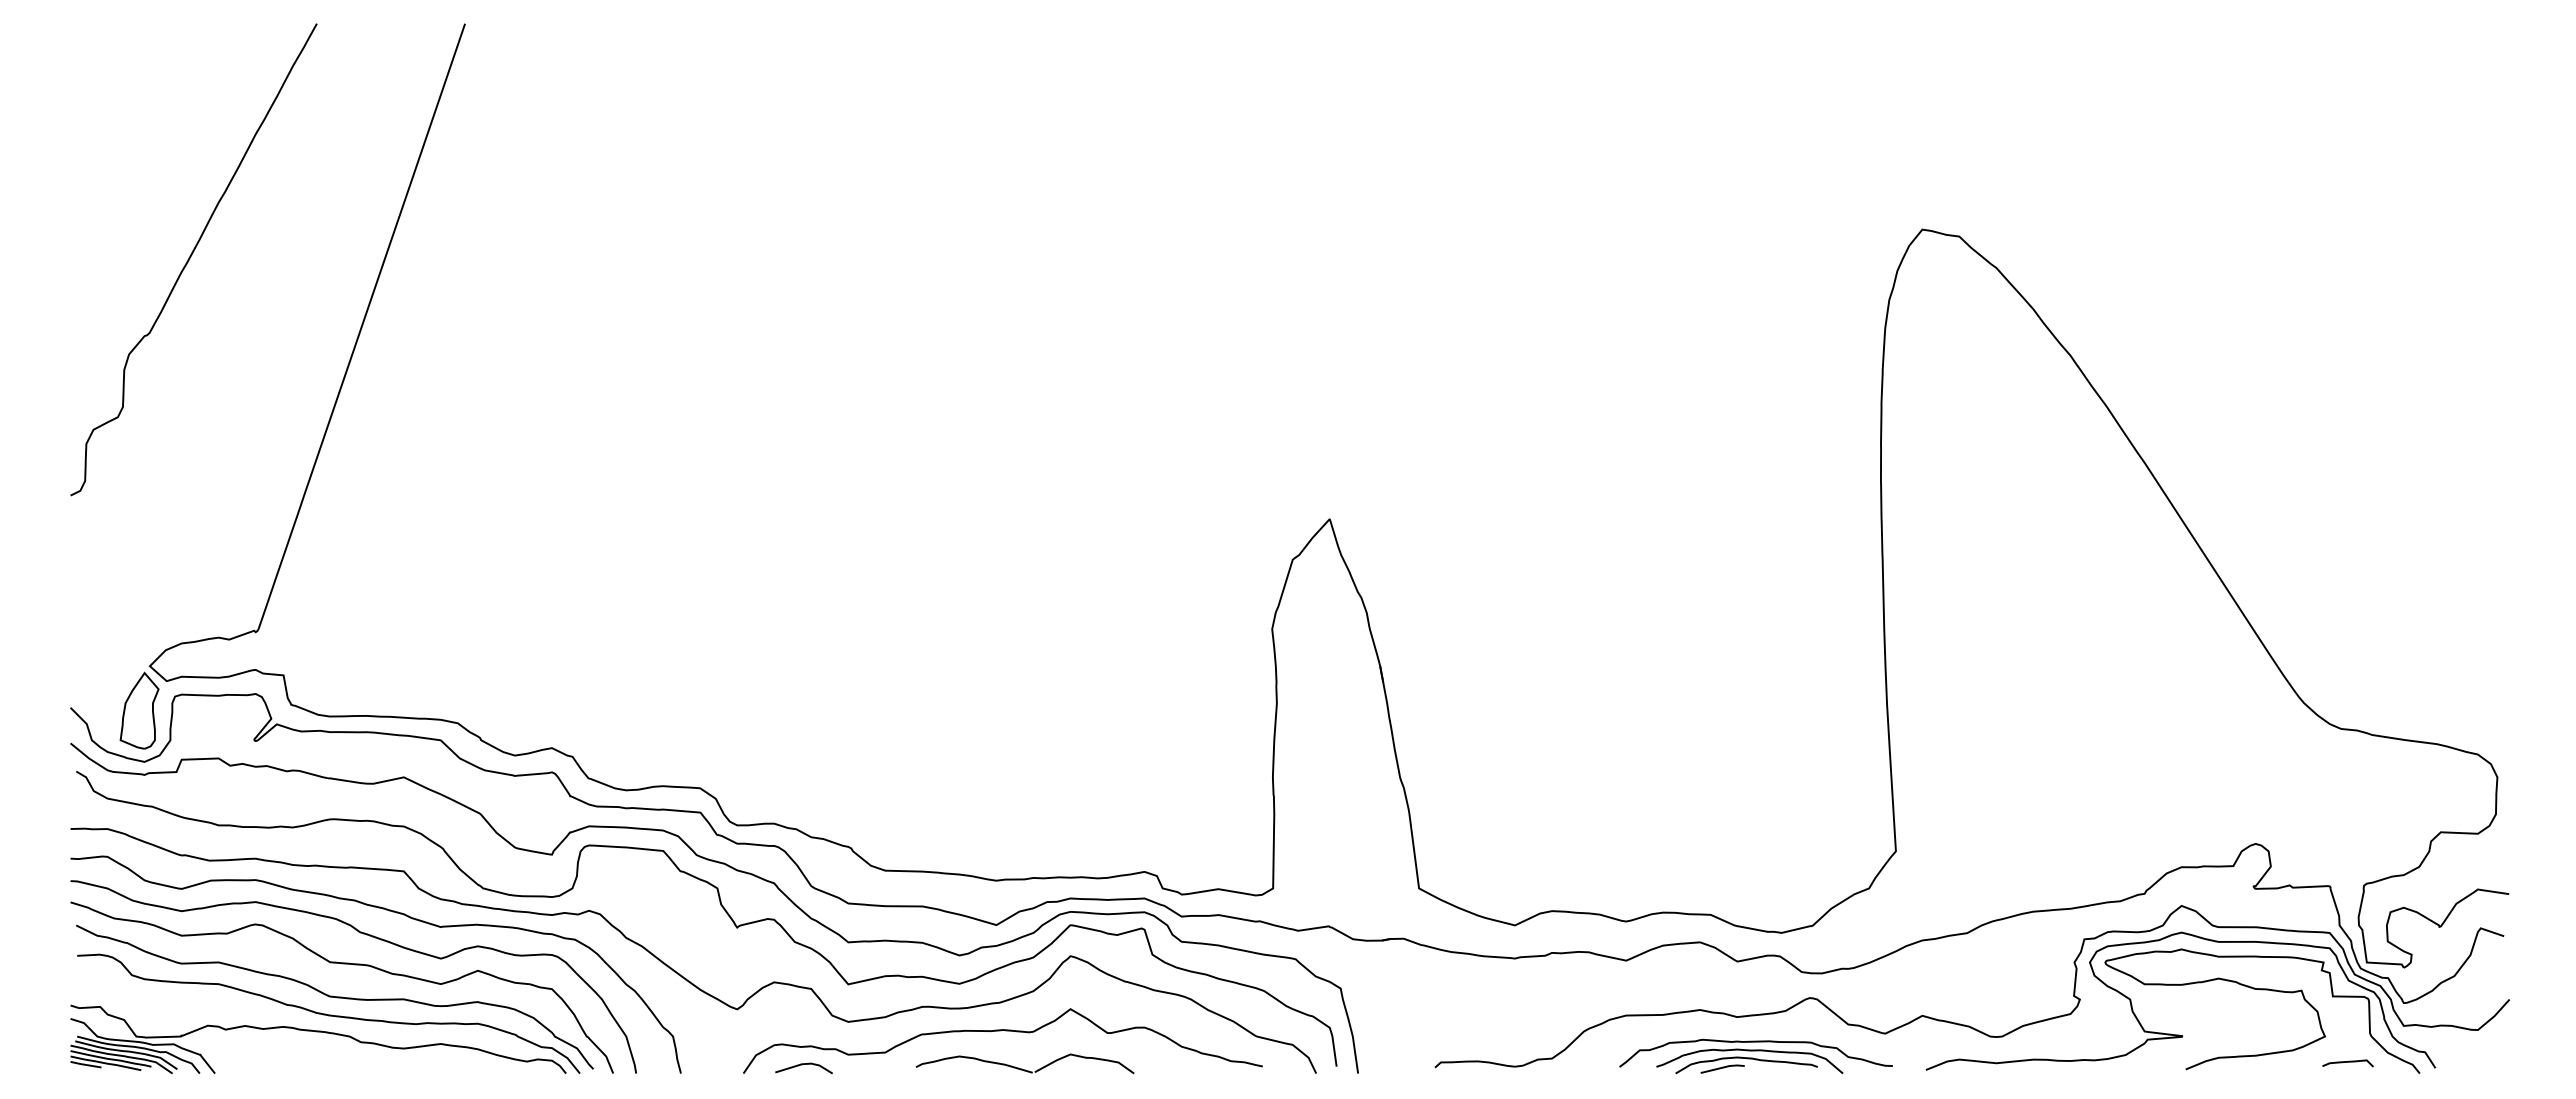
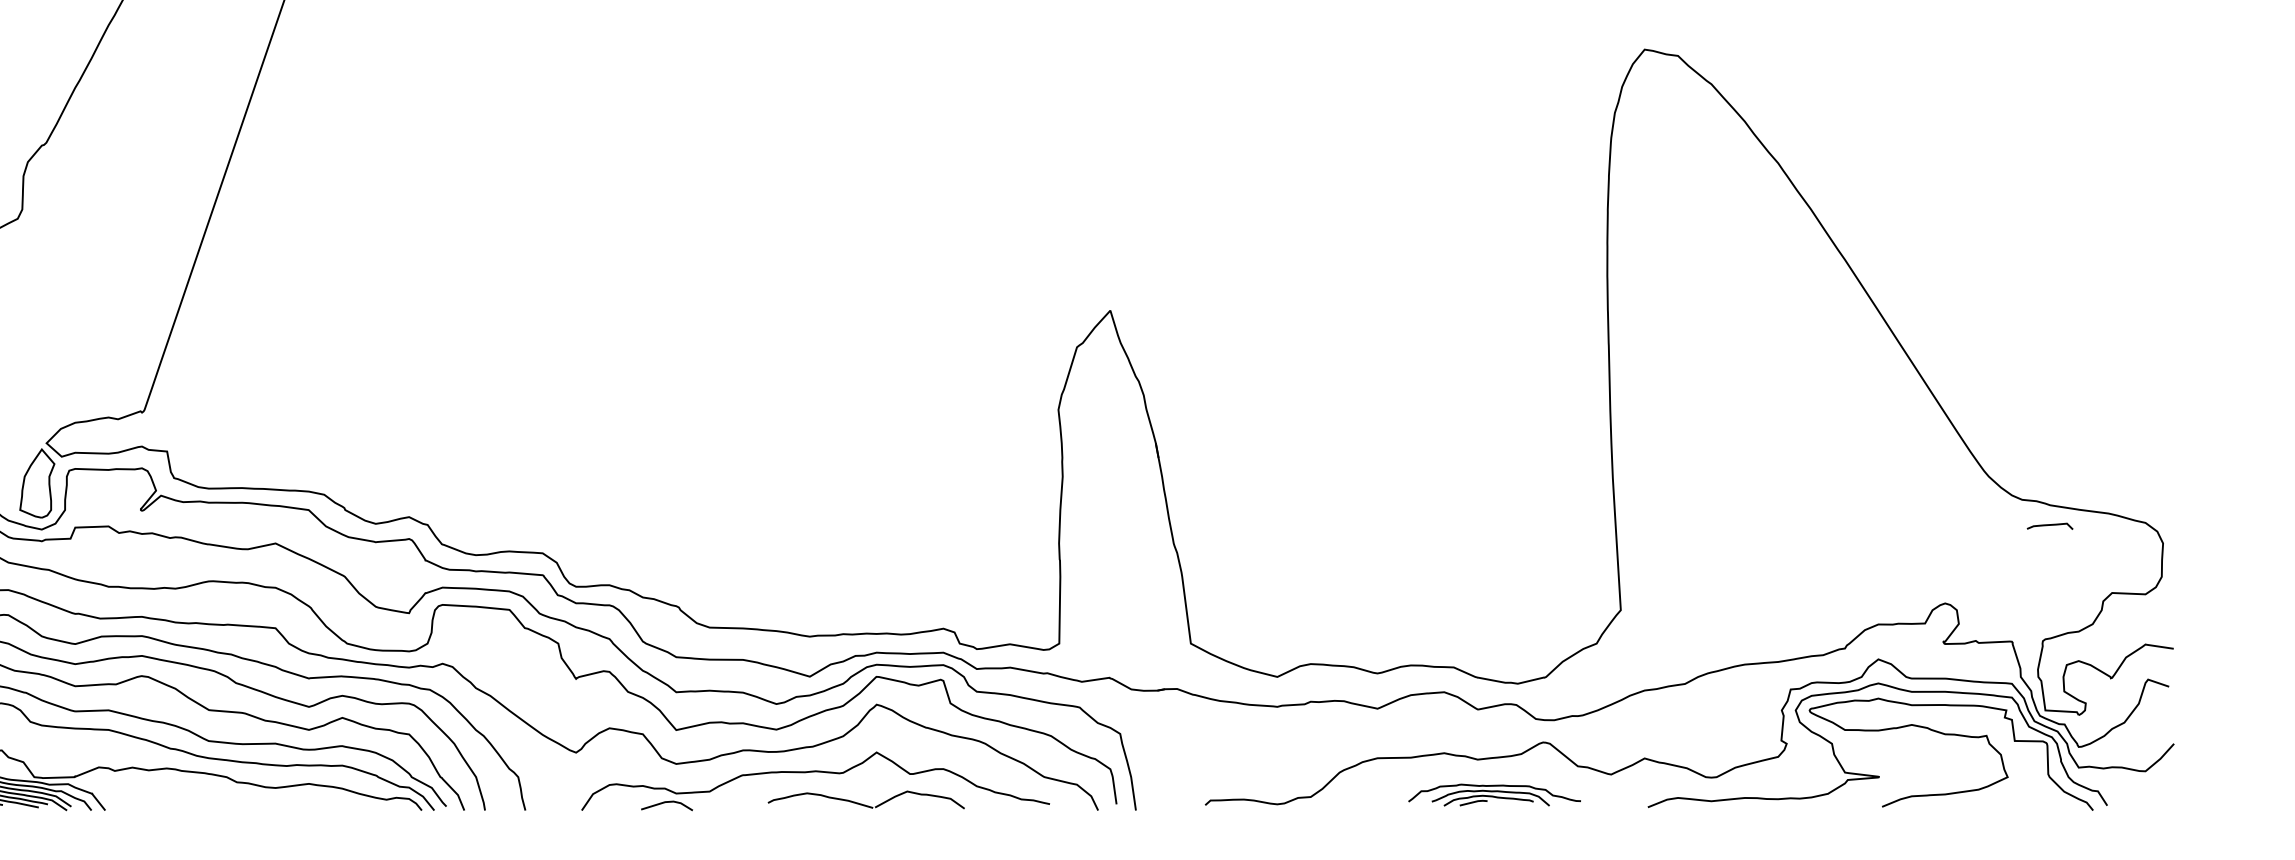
part: (1755, 1056) -> (1494, 795), size x0.7
curve: (2347, 1062) -> (2049, 525), moved
part: (1024, 1063) -> (865, 799), moved
line: (803, 1065) -> (666, 803), moved

